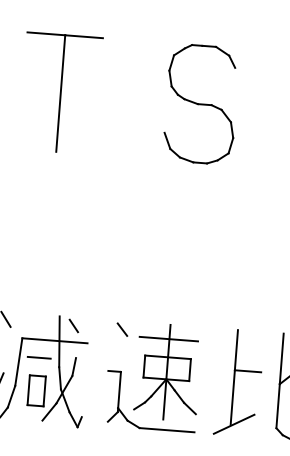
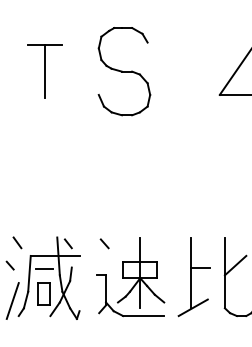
part: (61, 93) -> (45, 71), size x0.6
part: (201, 104) -> (124, 71), moved
line: (168, 339) -> (139, 248), removed

